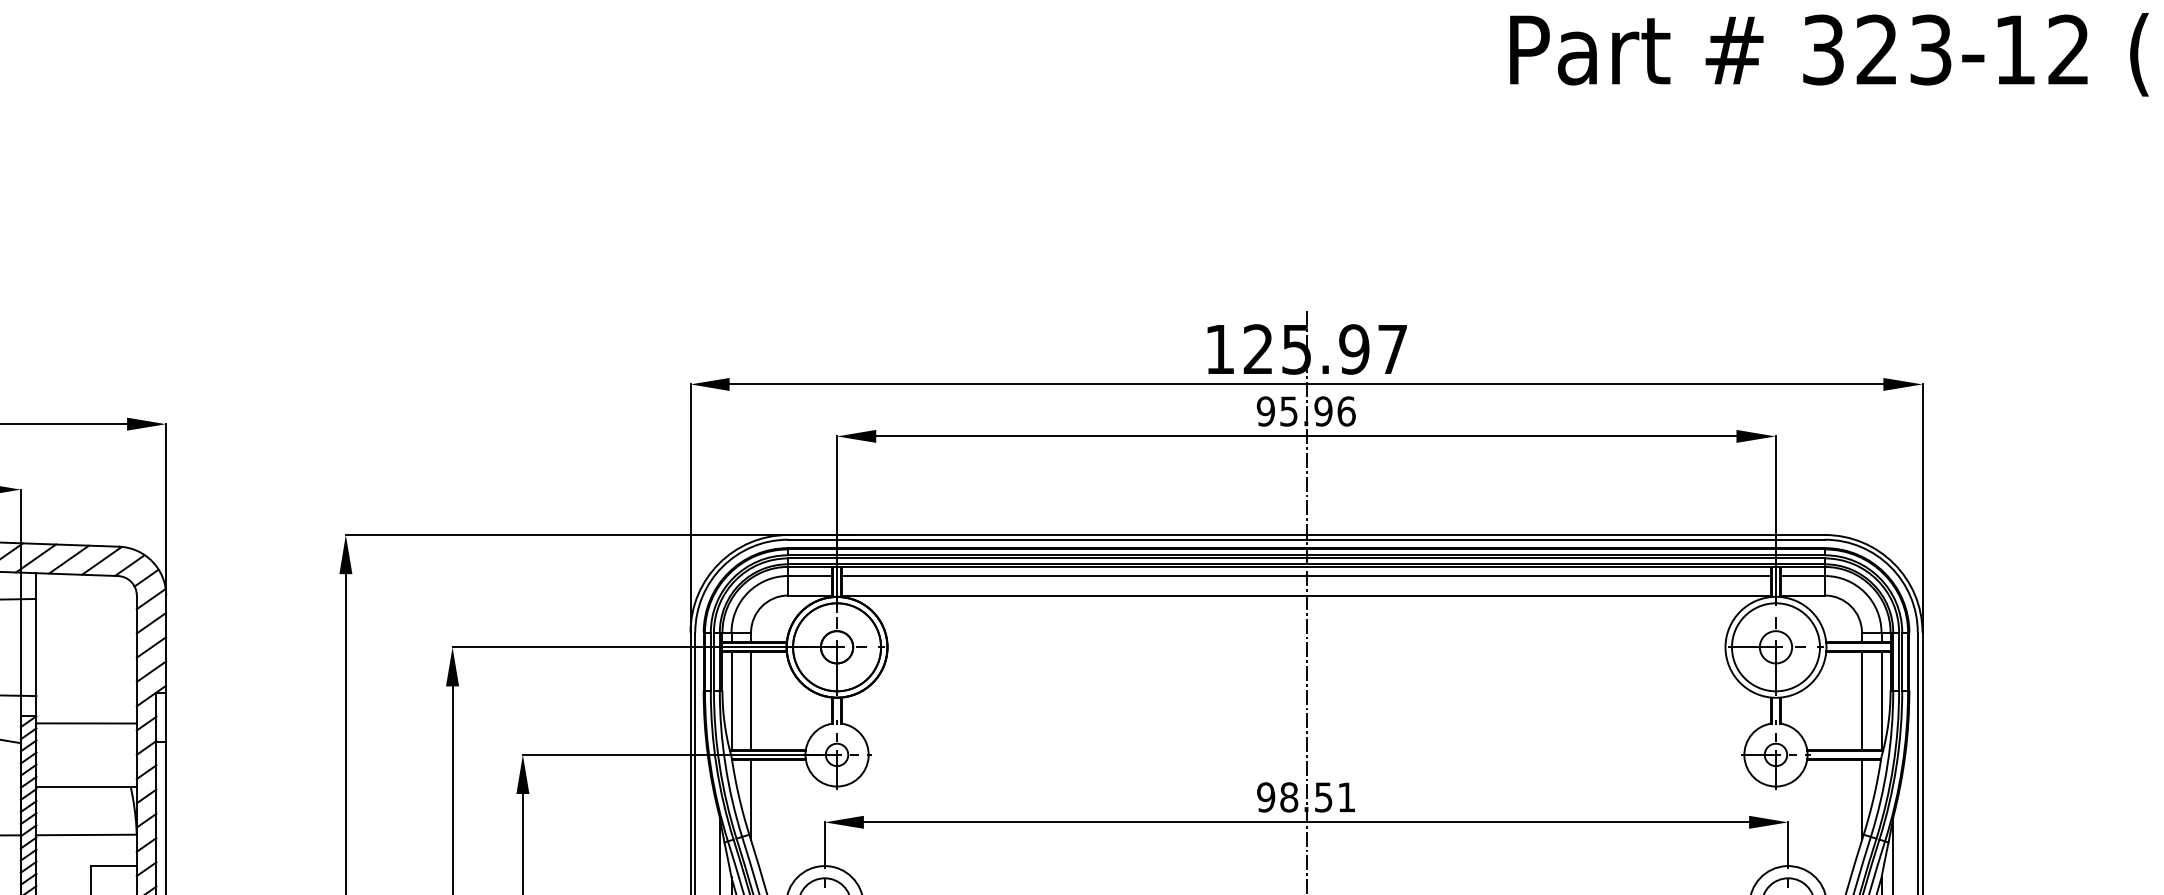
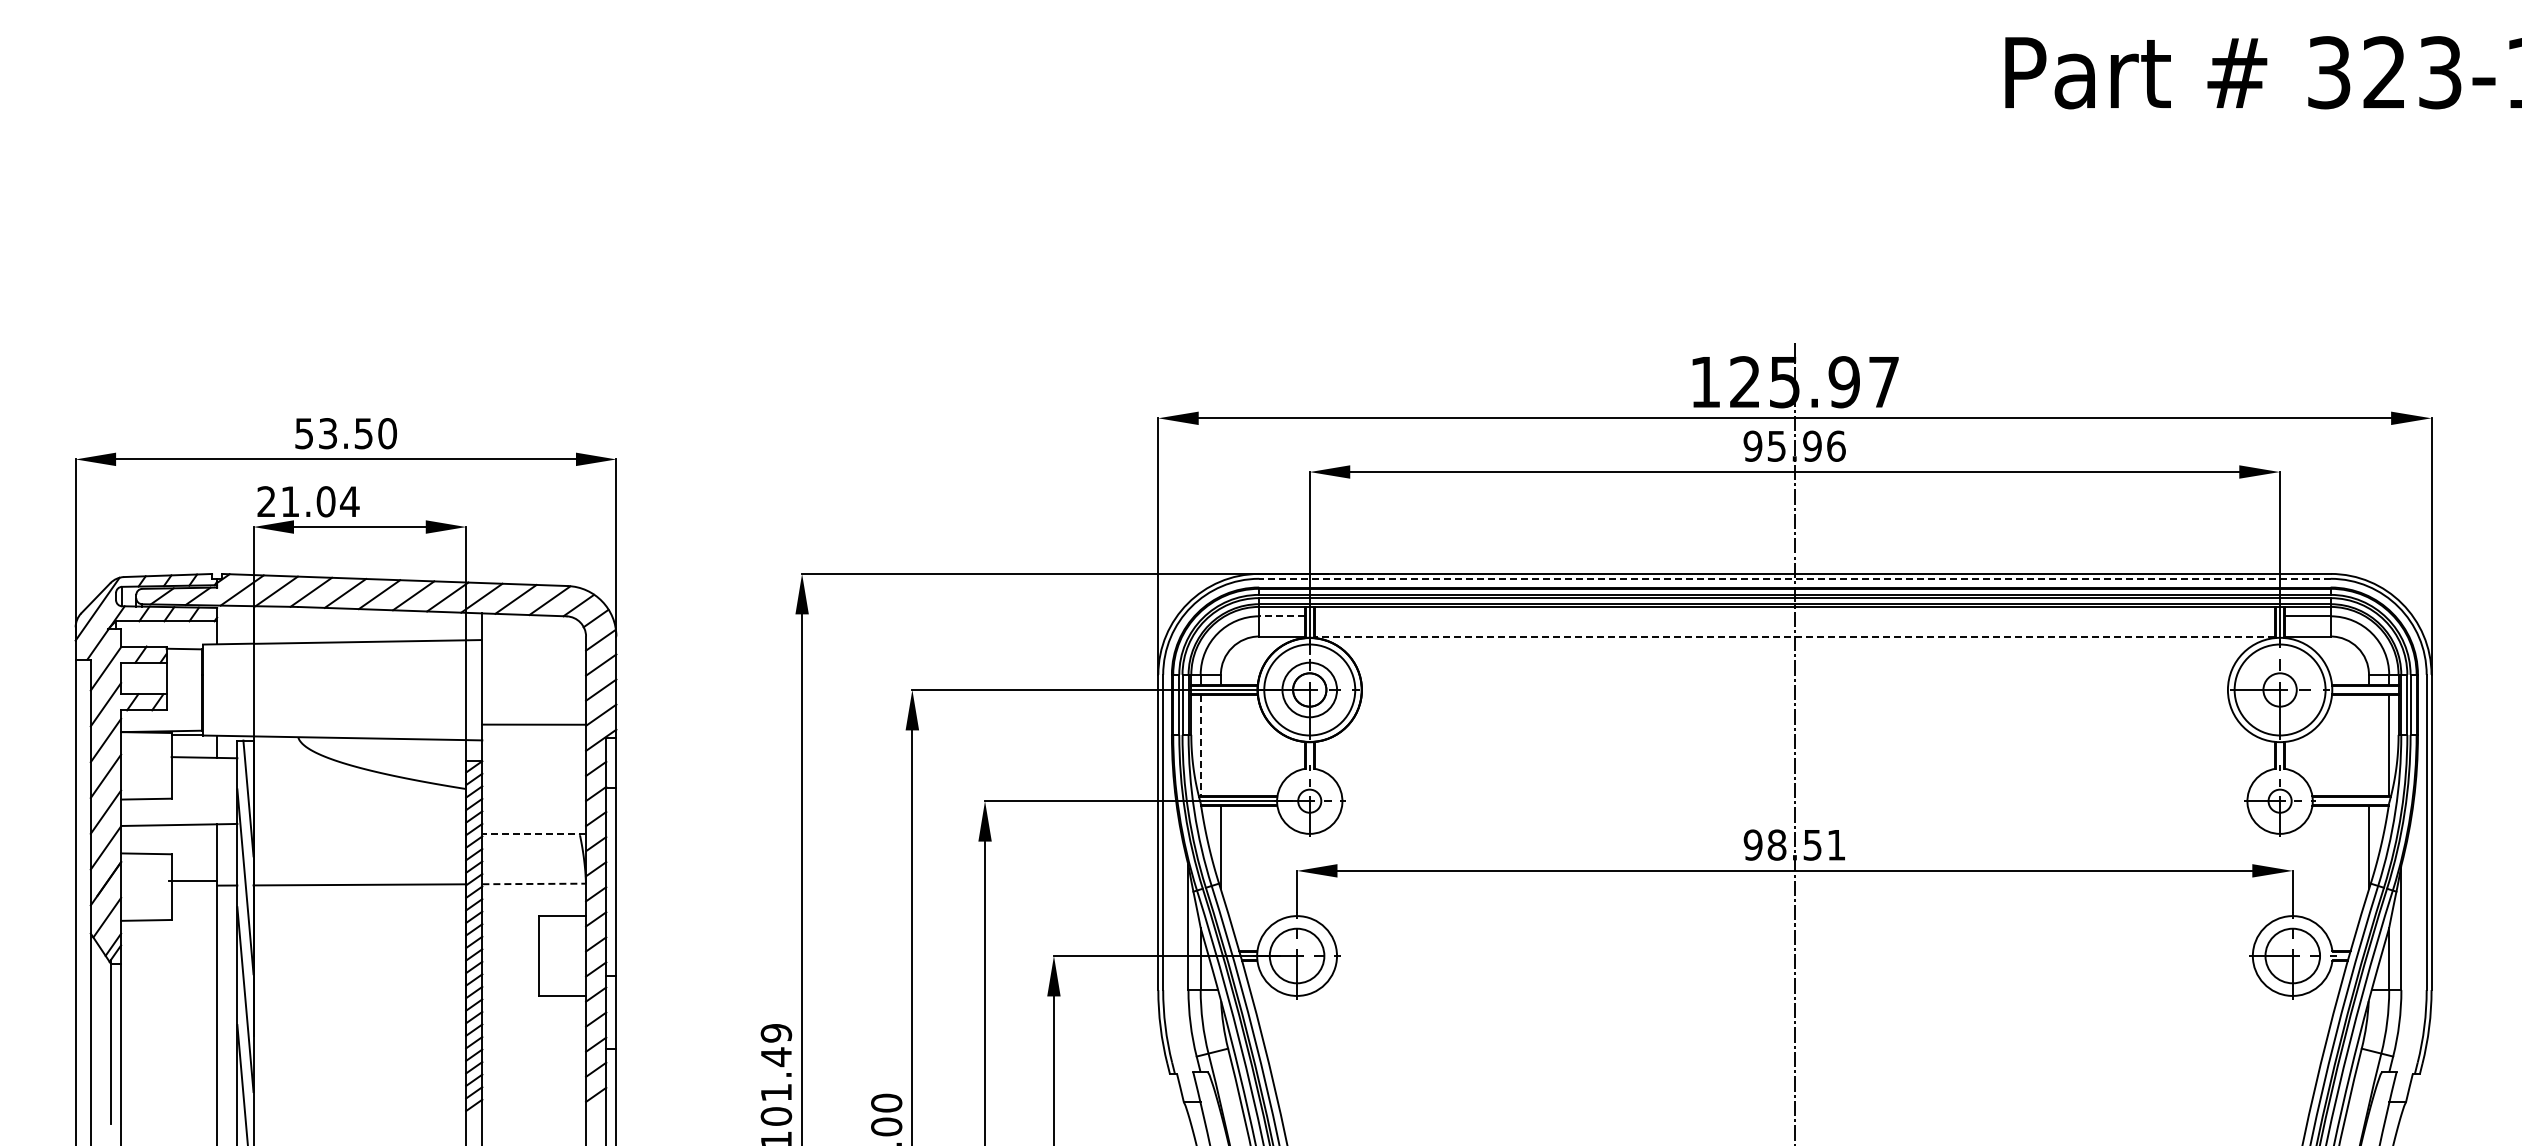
line: (1306, 539) -> (1794, 578), solid -> dashed
line: (809, 576) -> (1281, 616), solid -> dashed
line: (1306, 576) -> (1794, 616), removed
line: (1306, 595) -> (1794, 636), solid -> dashed
circle: (836, 646) -> (1309, 689), size x0.6
line: (731, 701) -> (1200, 745), solid -> dashed
line: (750, 701) -> (1220, 745), removed
line: (1861, 701) -> (2368, 745), removed
line: (86, 723) -> (534, 724), moved
line: (86, 787) -> (534, 834), solid -> dashed
line: (86, 834) -> (534, 883), solid -> dashed

